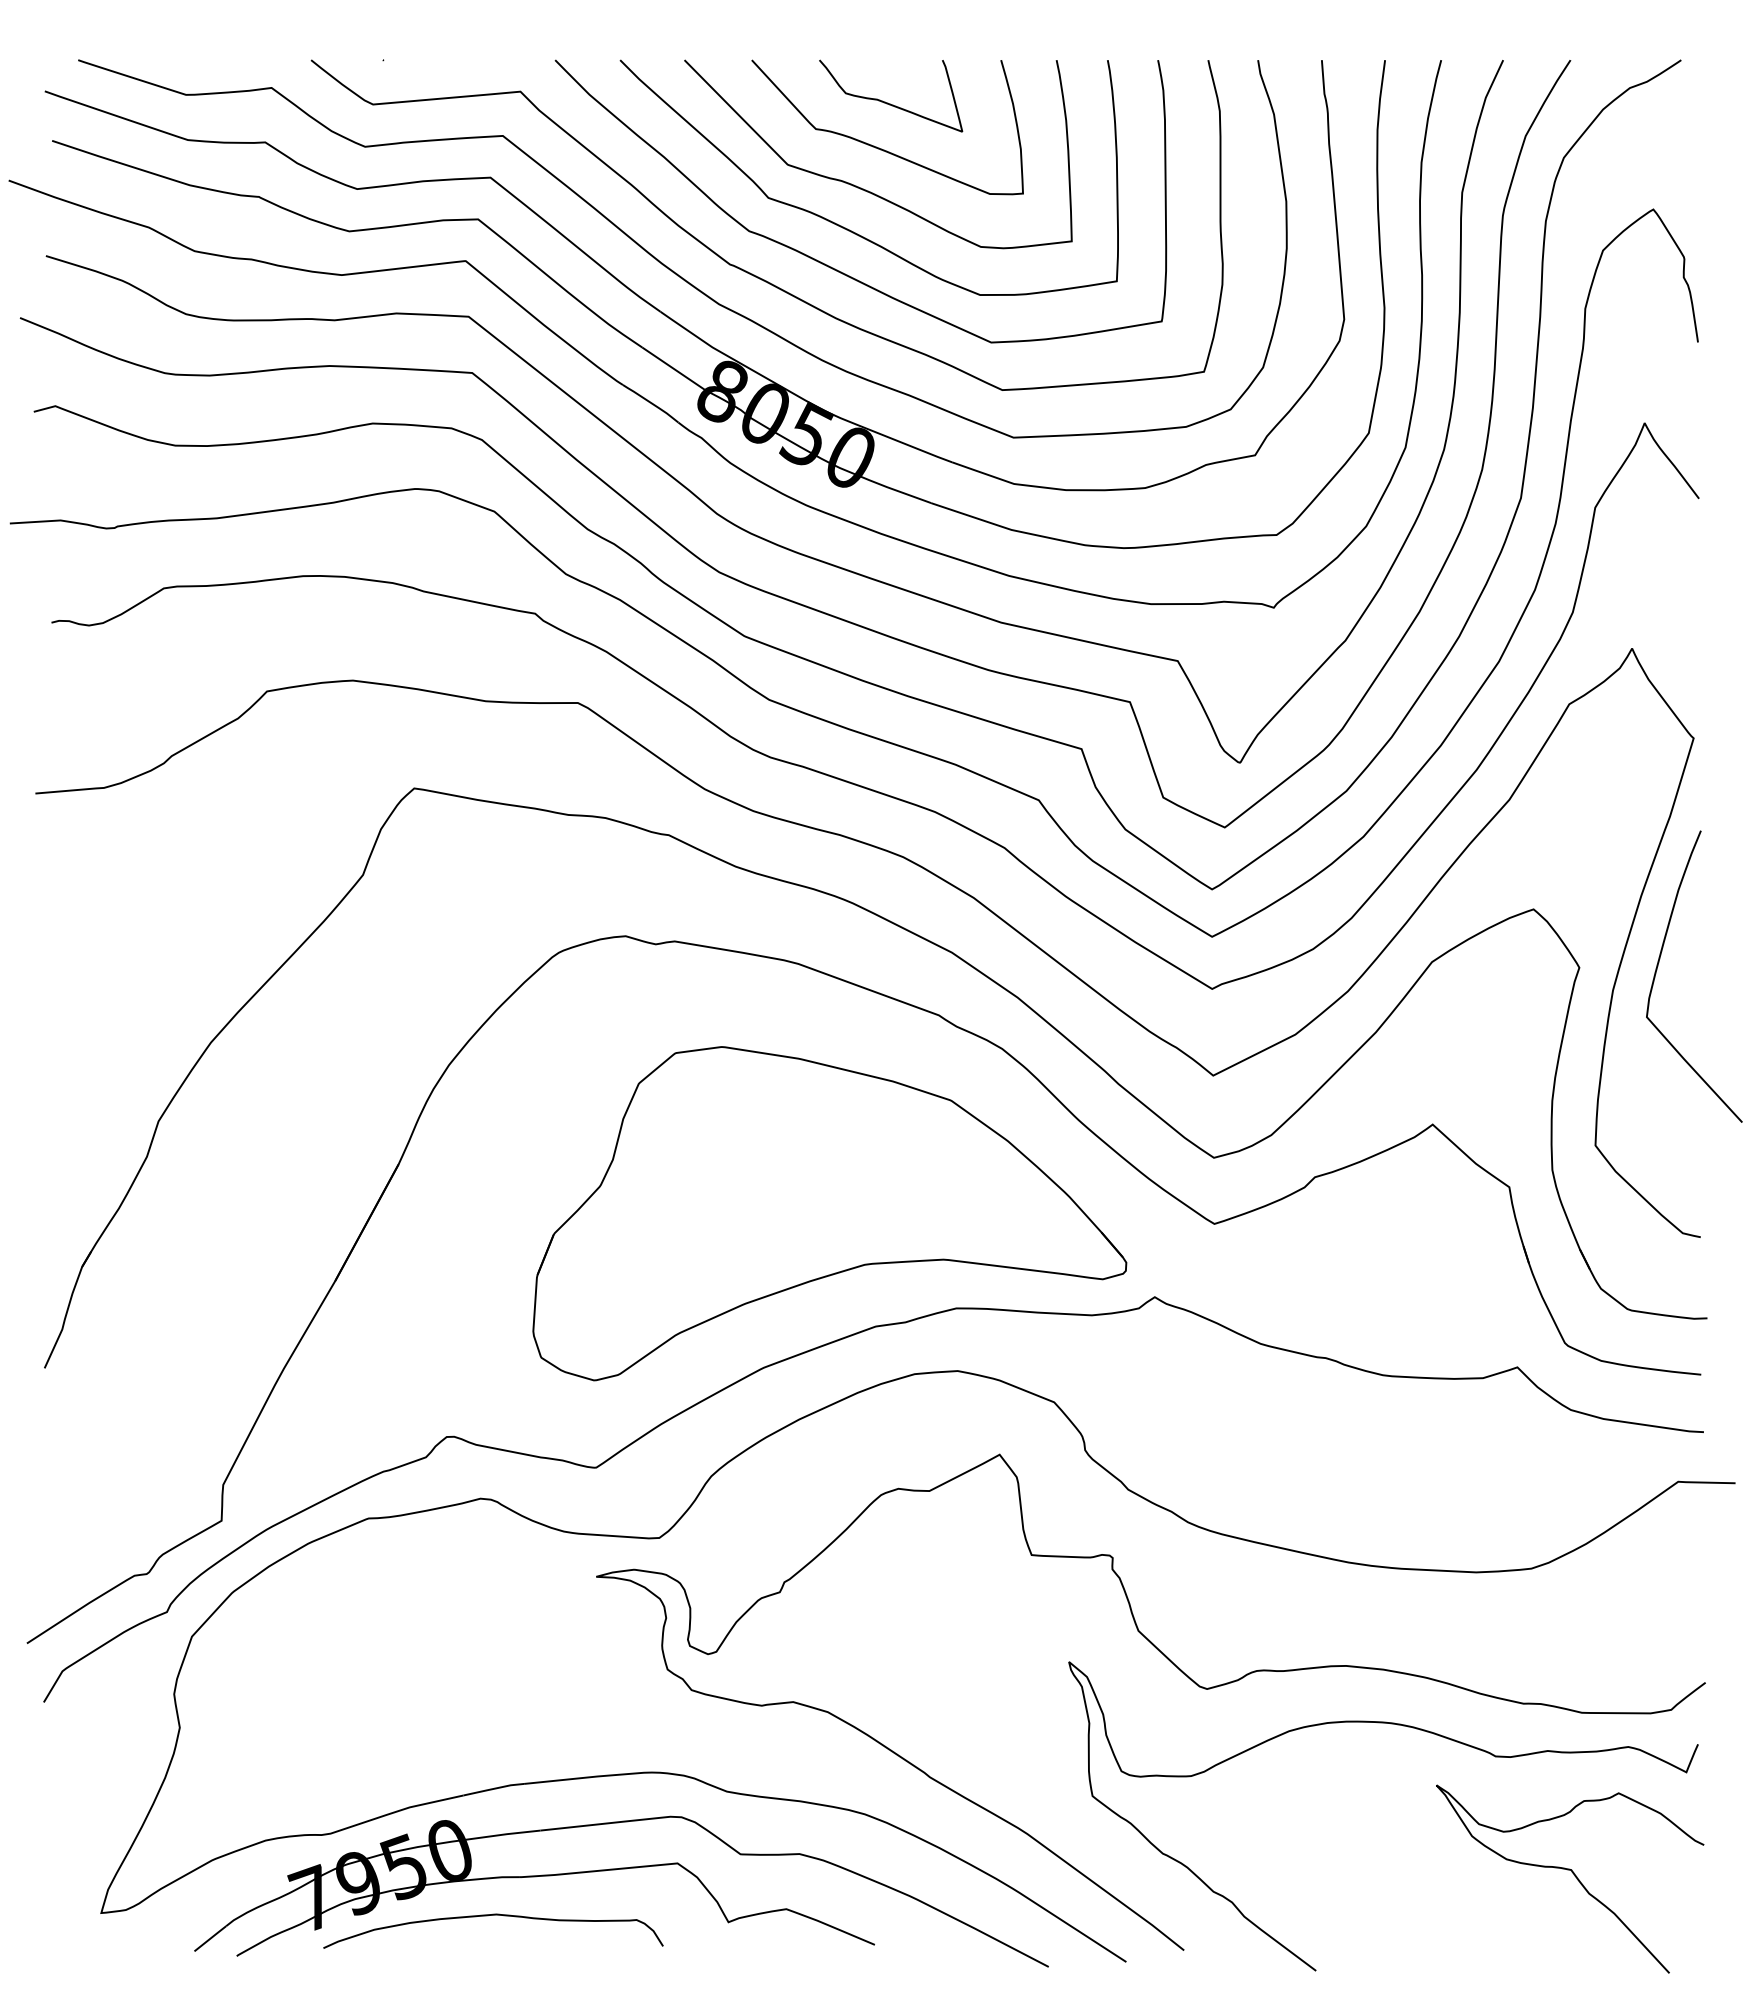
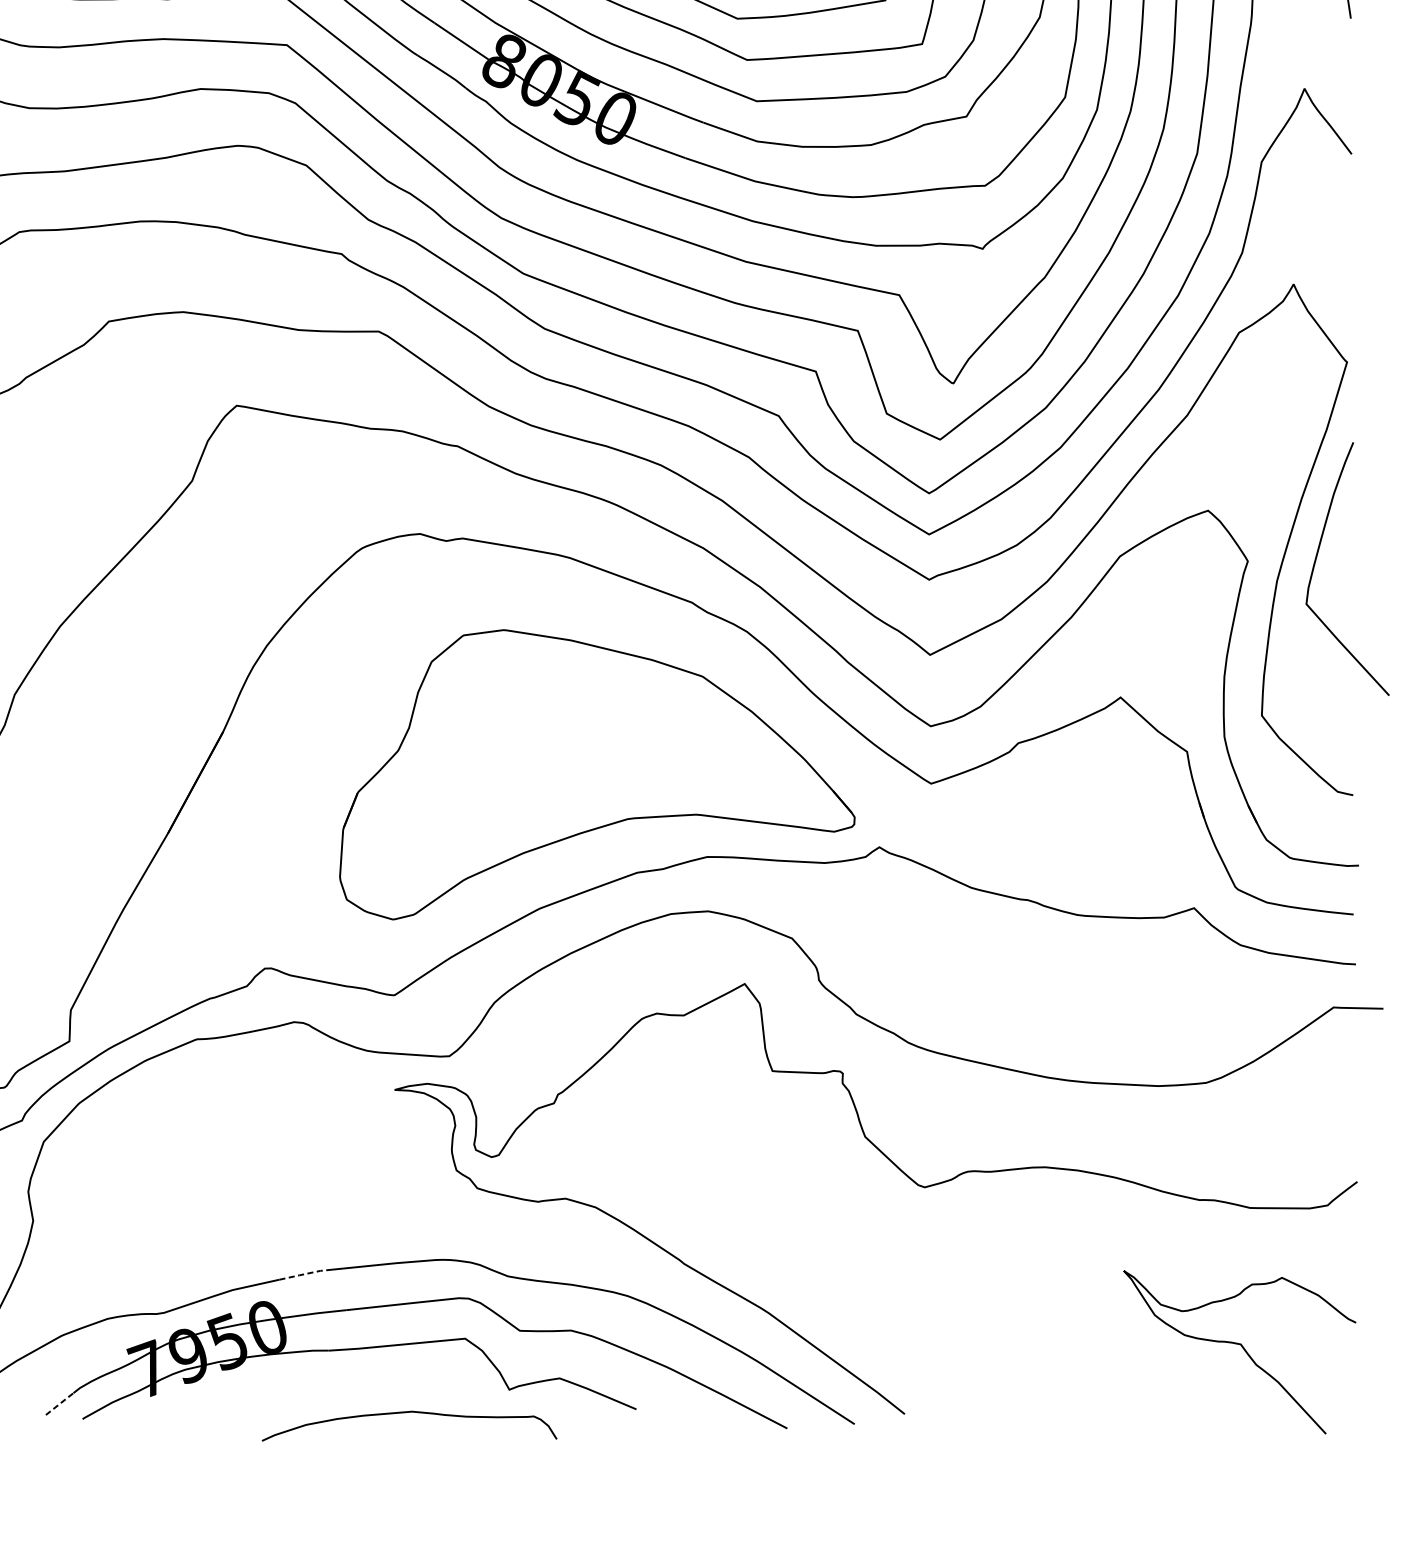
curve: (1397, 1725) -> (1090, 1218), removed
line: (494, 1788) -> (306, 1273), solid -> dashed
curve: (488, 1916) -> (405, 1413), moved
line: (211, 1938) -> (60, 1403), solid -> dashed

